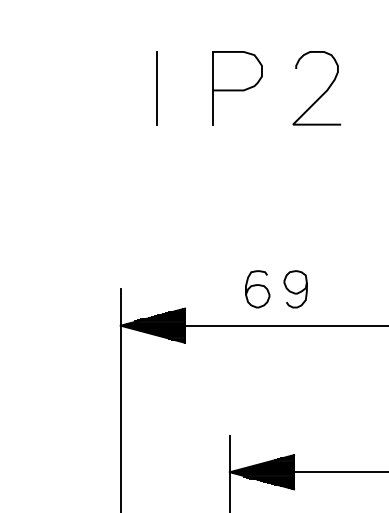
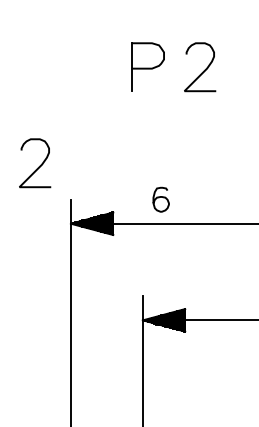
line: (156, 88) -> (94, 67), removed
curve: (71, 238) -> (38, 166), added
curve: (296, 291) -> (186, 201), removed

